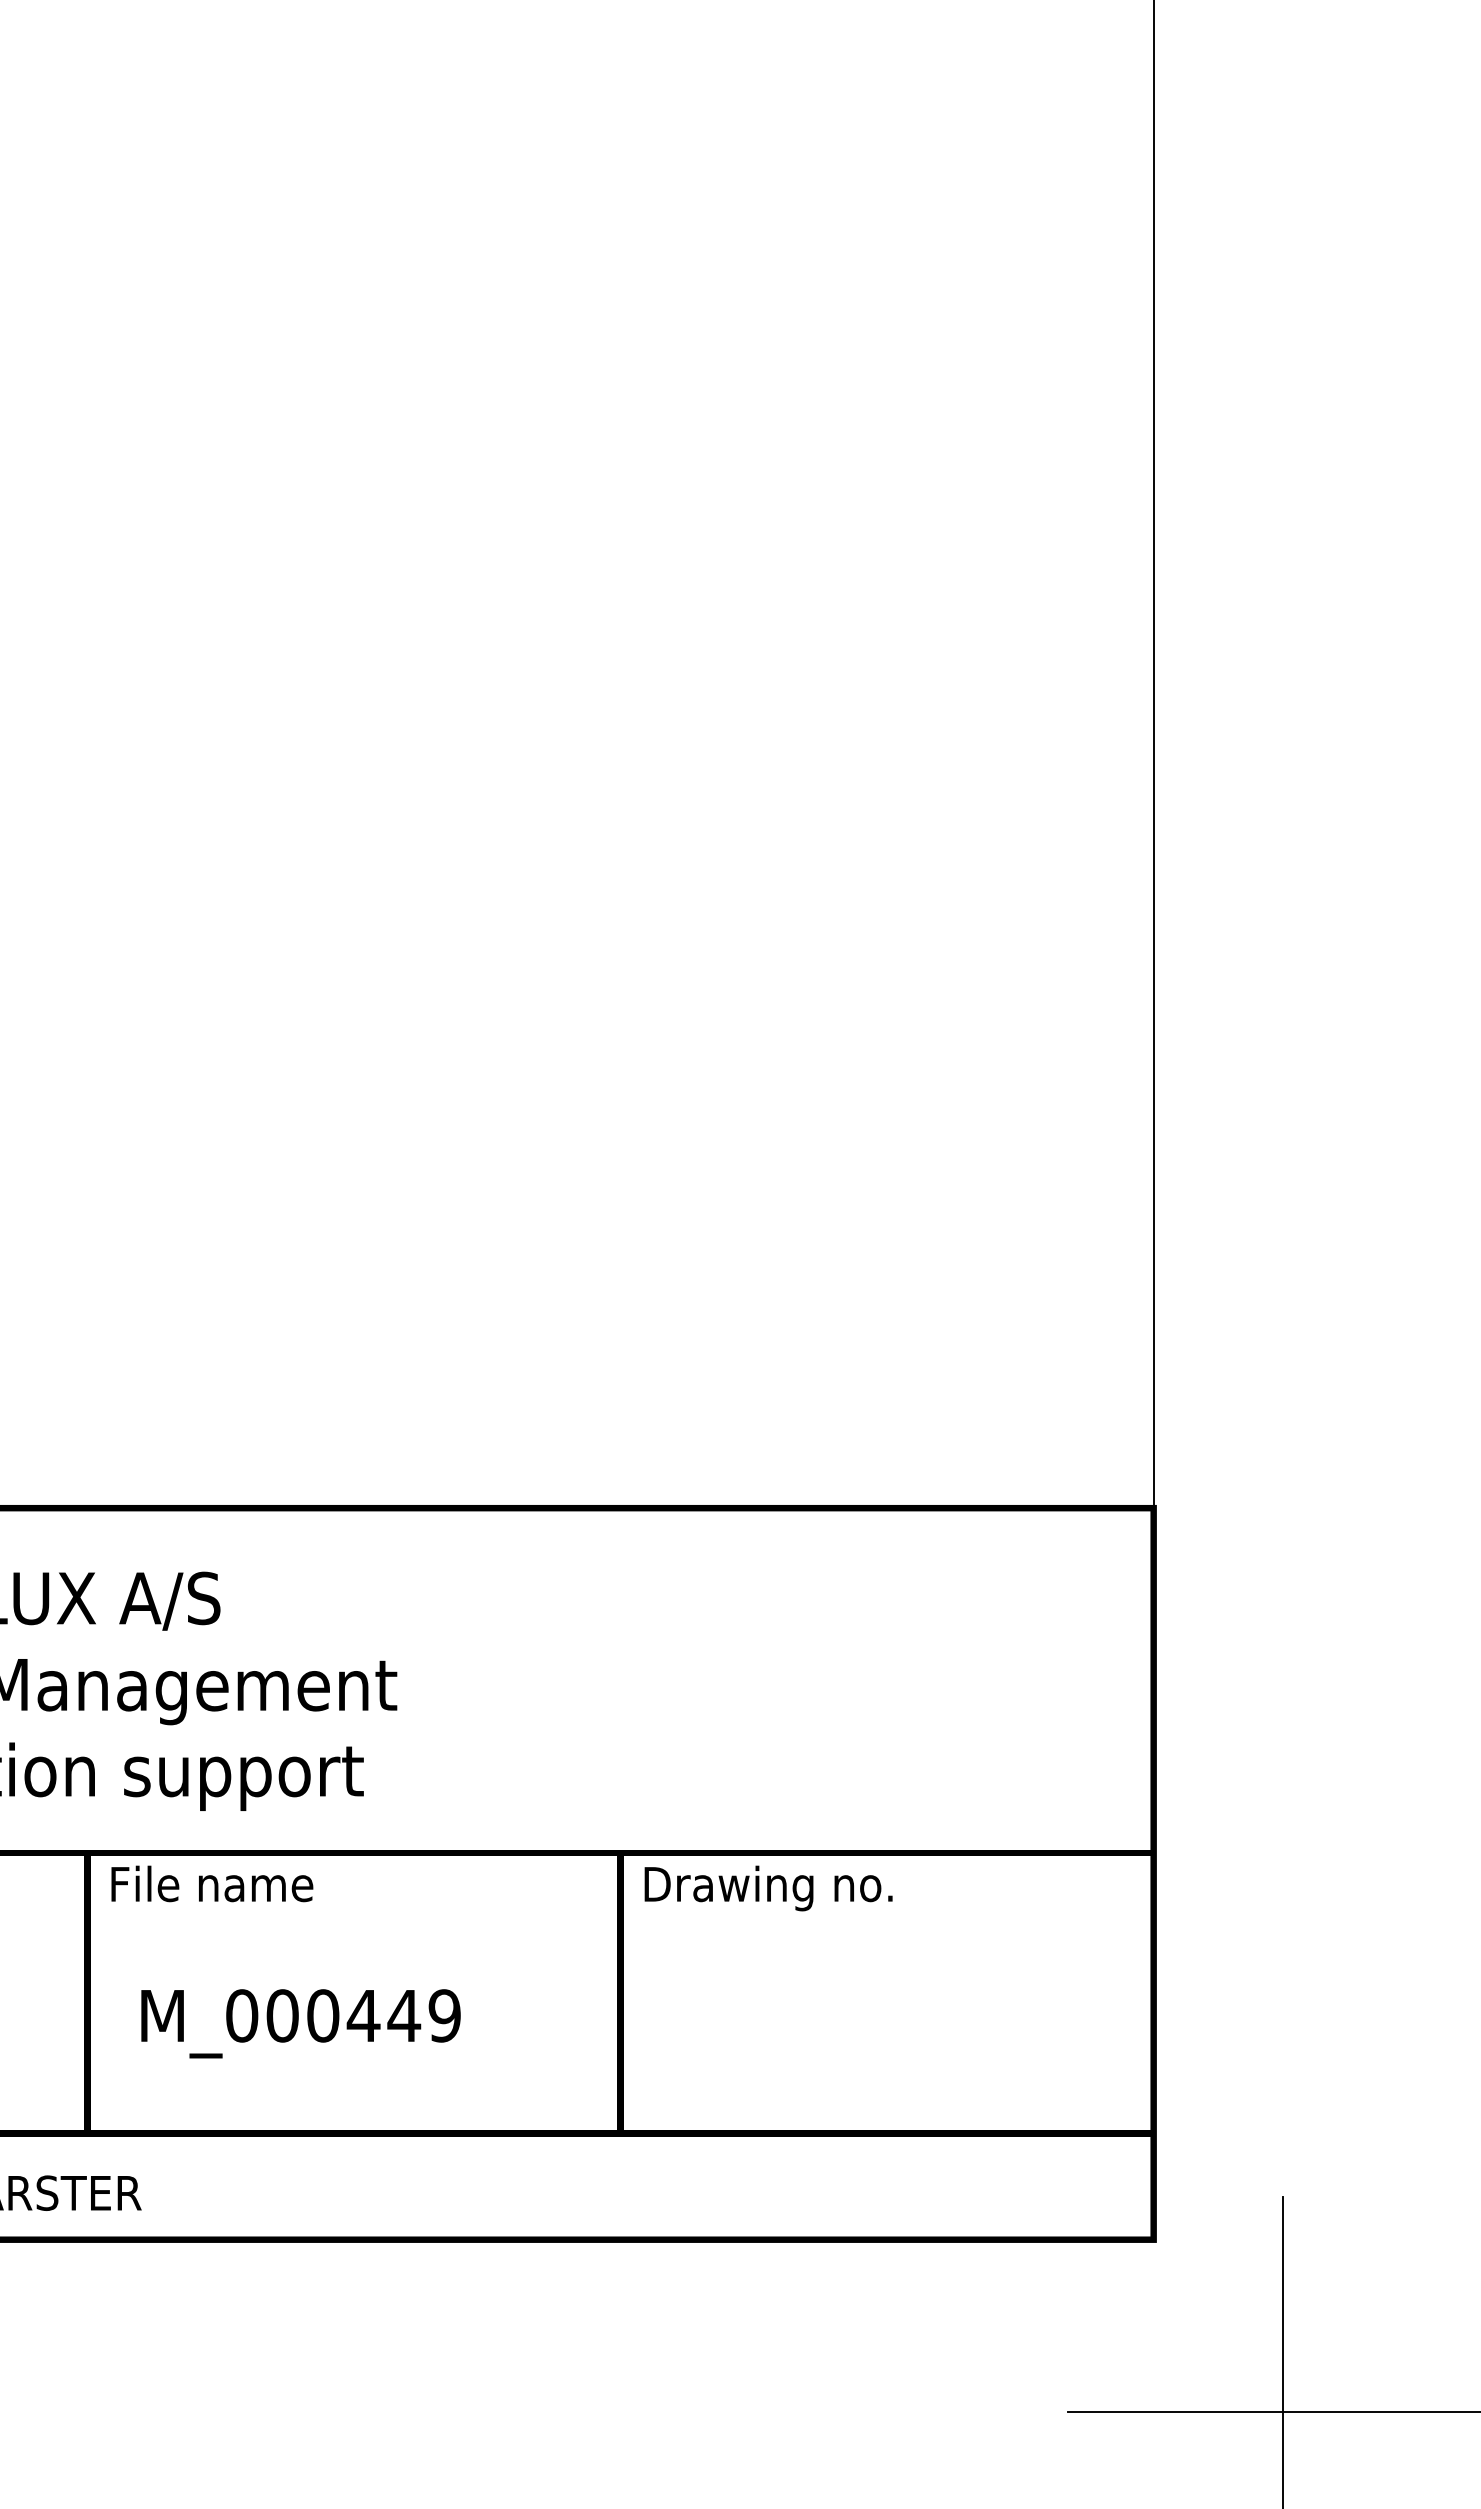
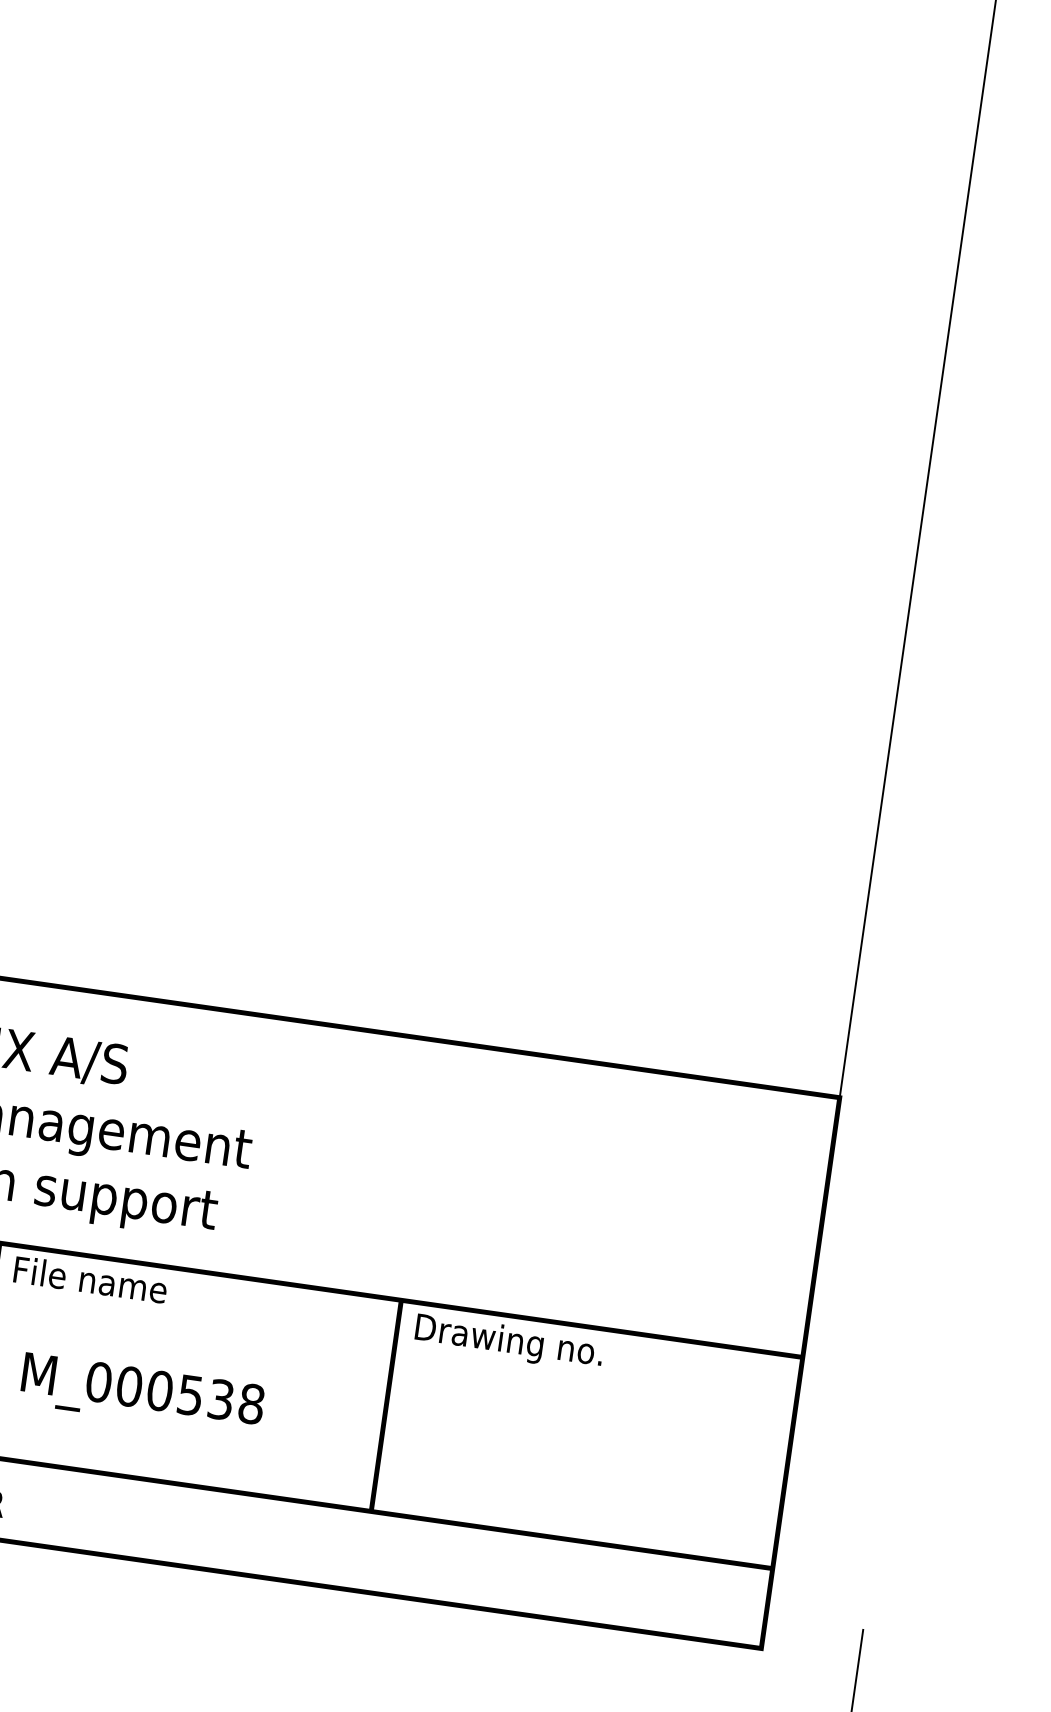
text: (403, 2015) -> (220, 1399), M_000449 -> M_000538

